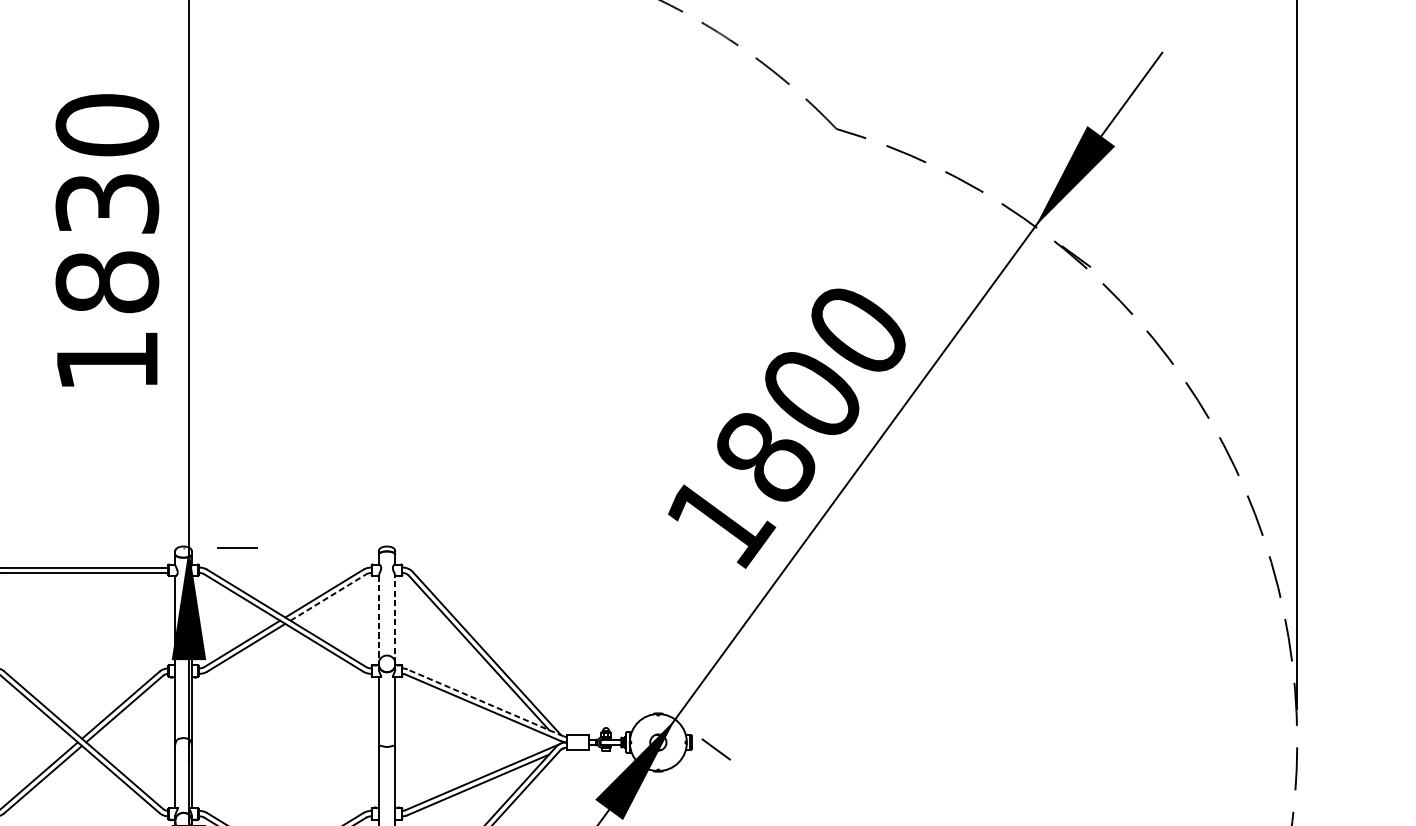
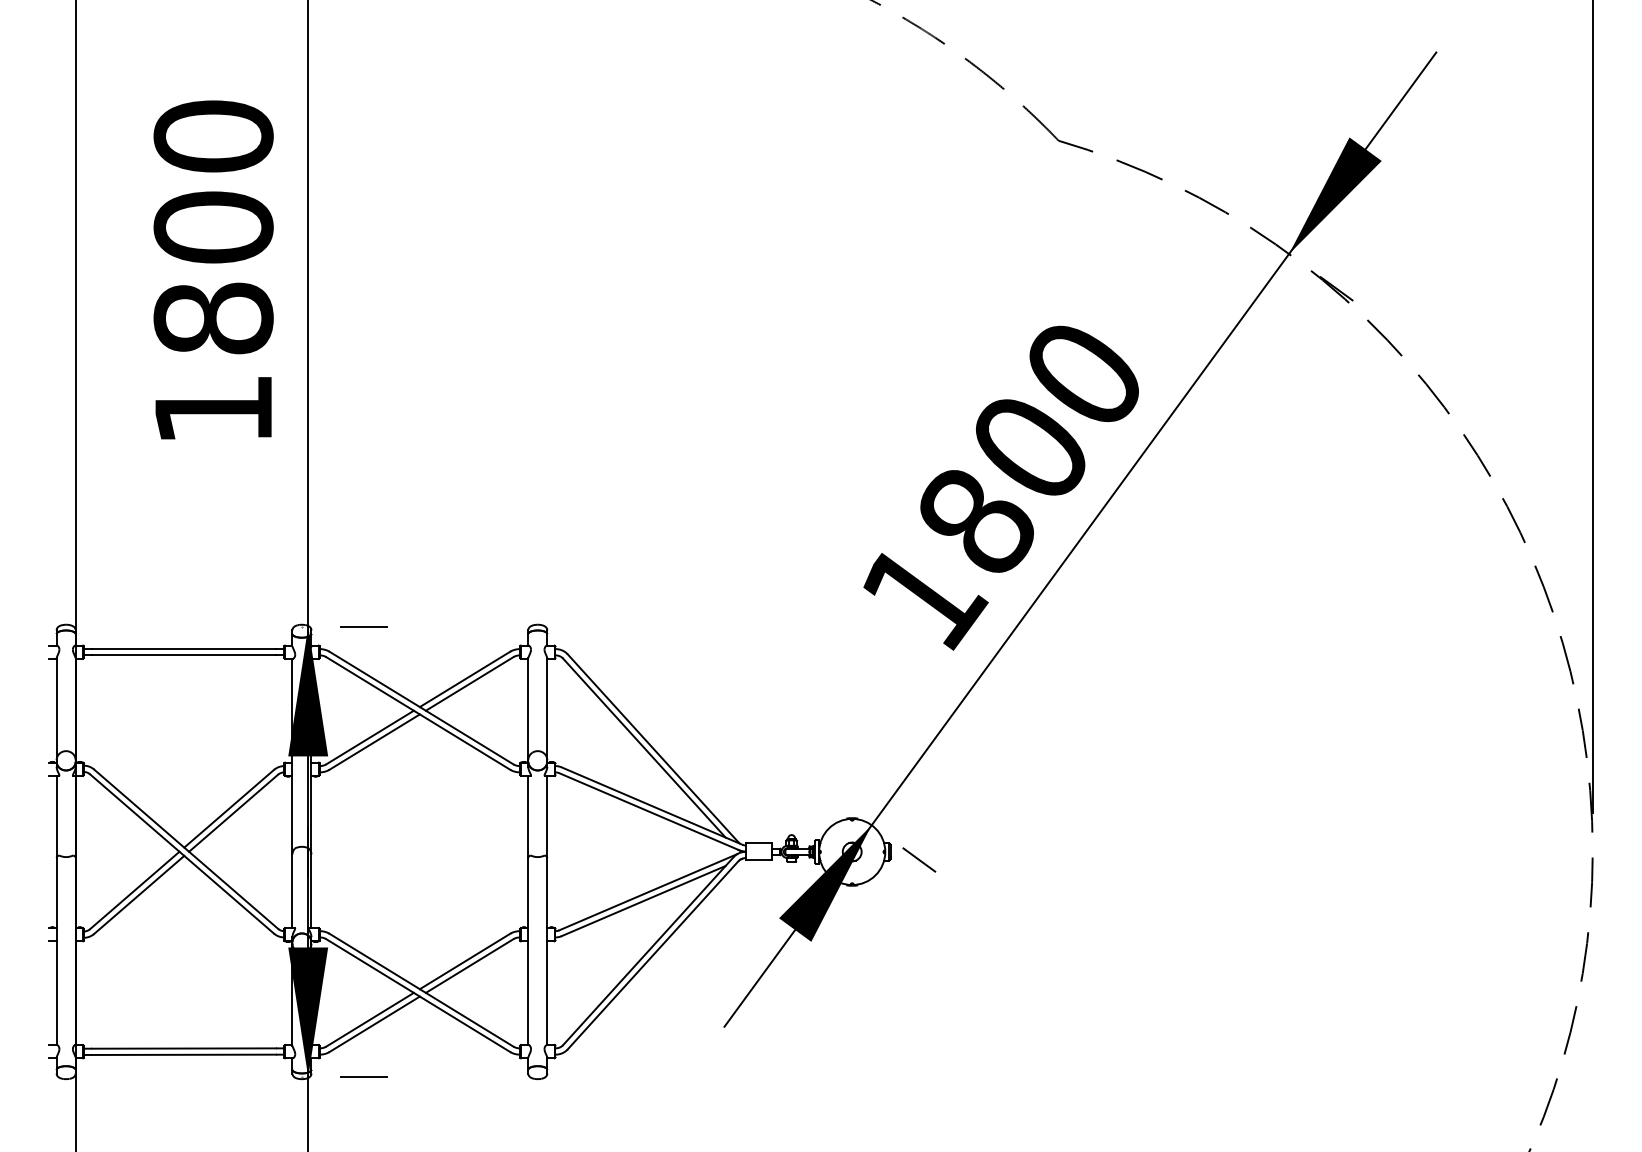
text: (107, 203) -> (213, 227), 1830 -> 1800
line: (328, 597) -> (470, 683), dashed -> solid
line: (379, 619) -> (528, 709), dashed -> solid
line: (395, 619) -> (547, 709), dashed -> solid
line: (485, 702) -> (651, 805), dashed -> solid

